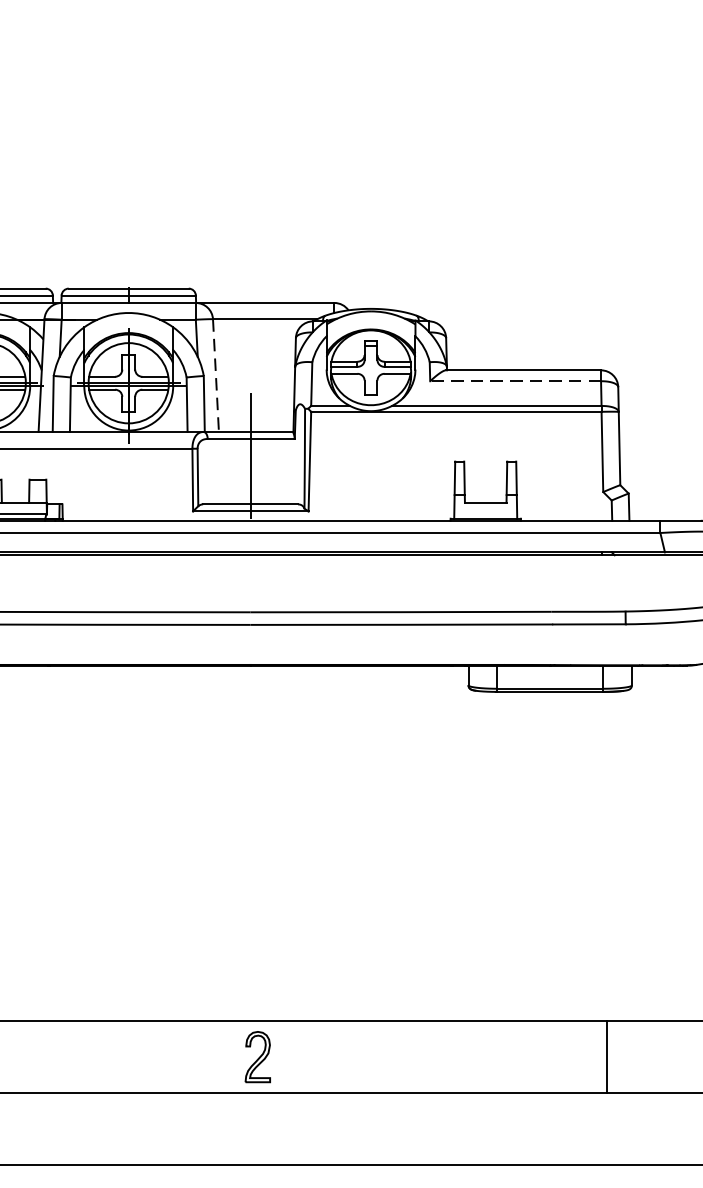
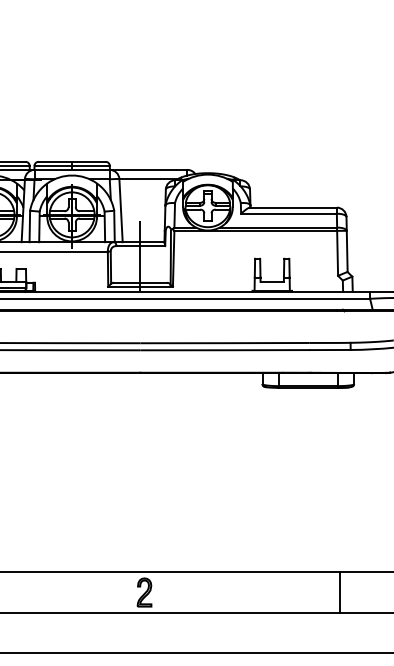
line: (216, 375) -> (121, 210), dashed -> solid
line: (514, 380) -> (288, 213), dashed -> solid

